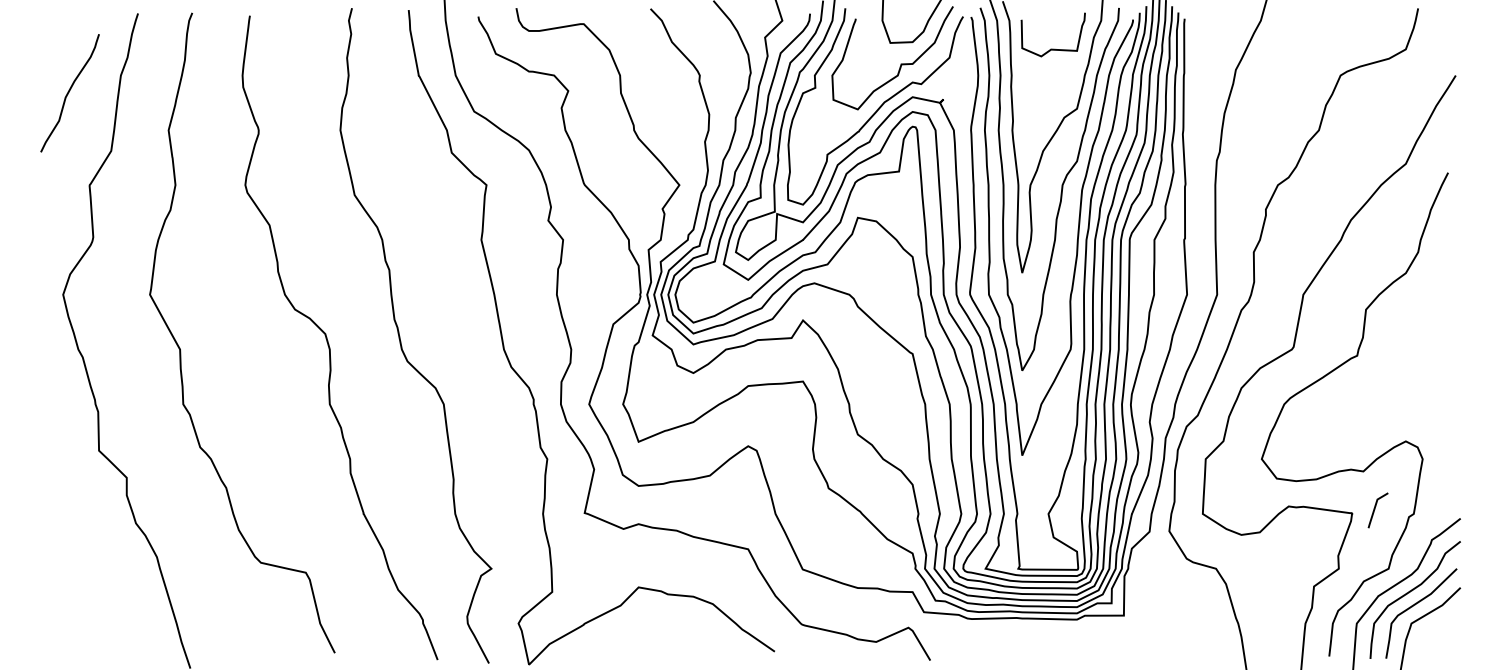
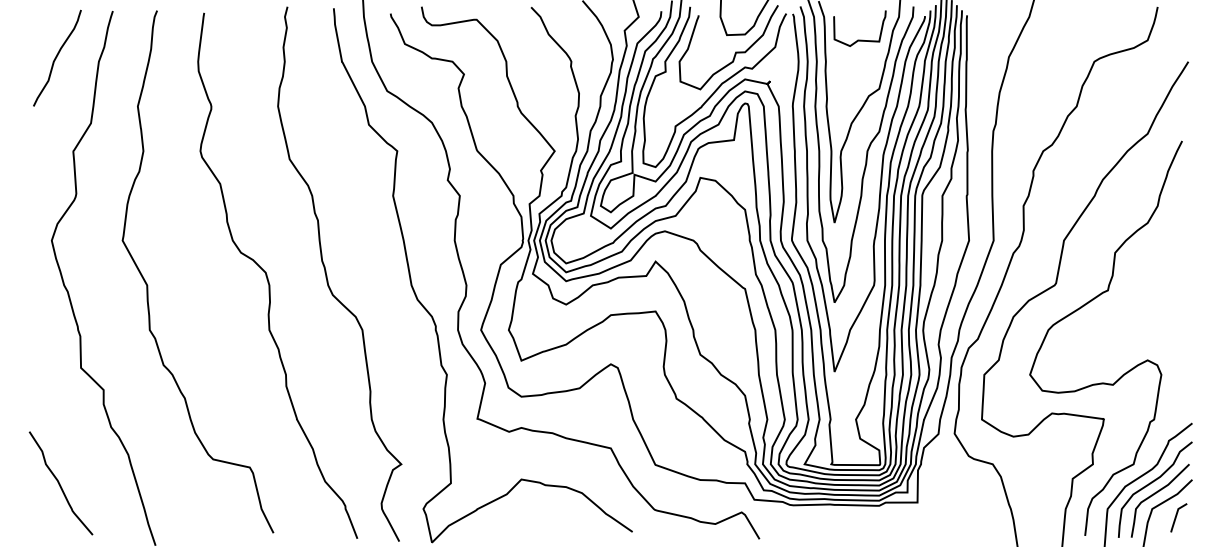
curve: (69, 92) -> (56, 57), moved
line: (1375, 509) -> (1176, 517), moved
curve: (73, 592) -> (60, 483), added

